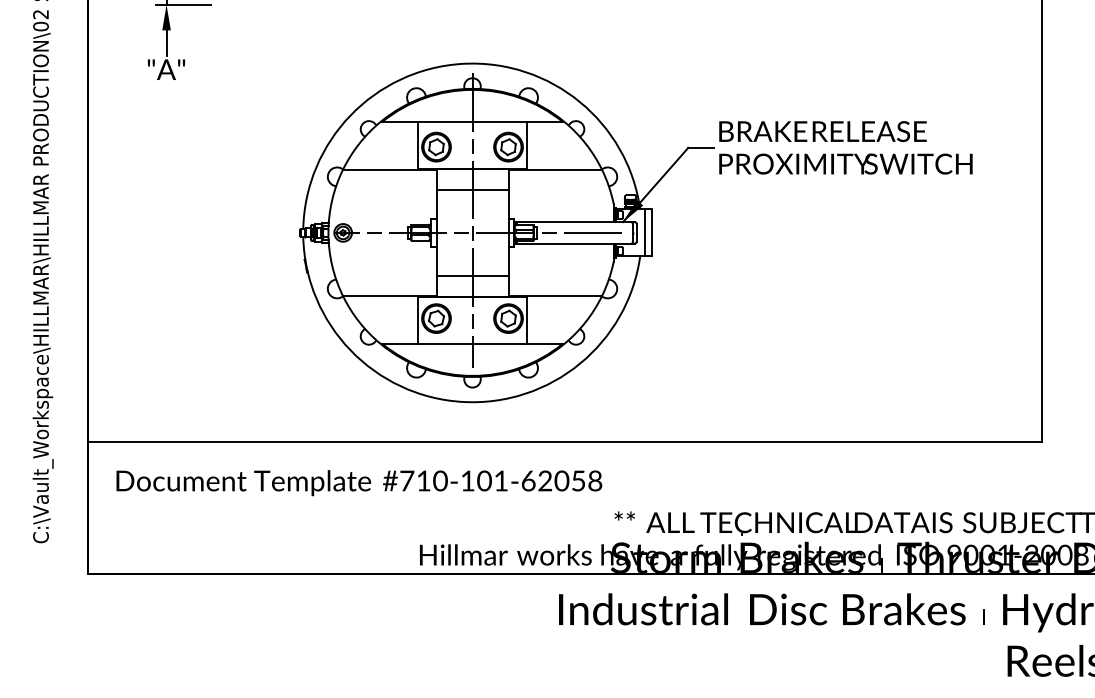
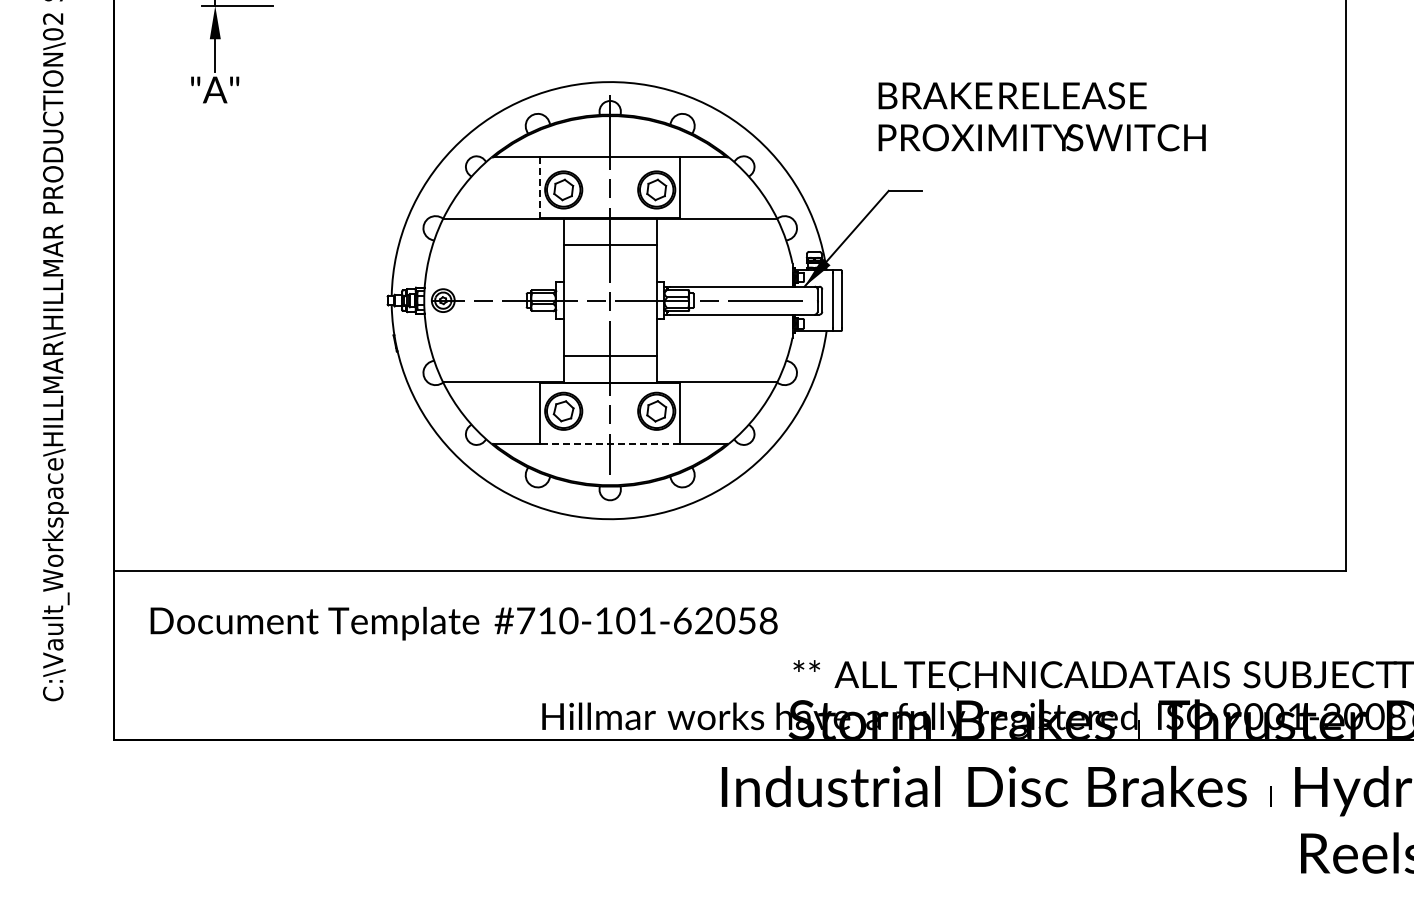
line: (418, 146) -> (540, 188), solid -> dashed
text: (845, 147) -> (1041, 116), moved
line: (472, 343) -> (610, 443), solid -> dashed

